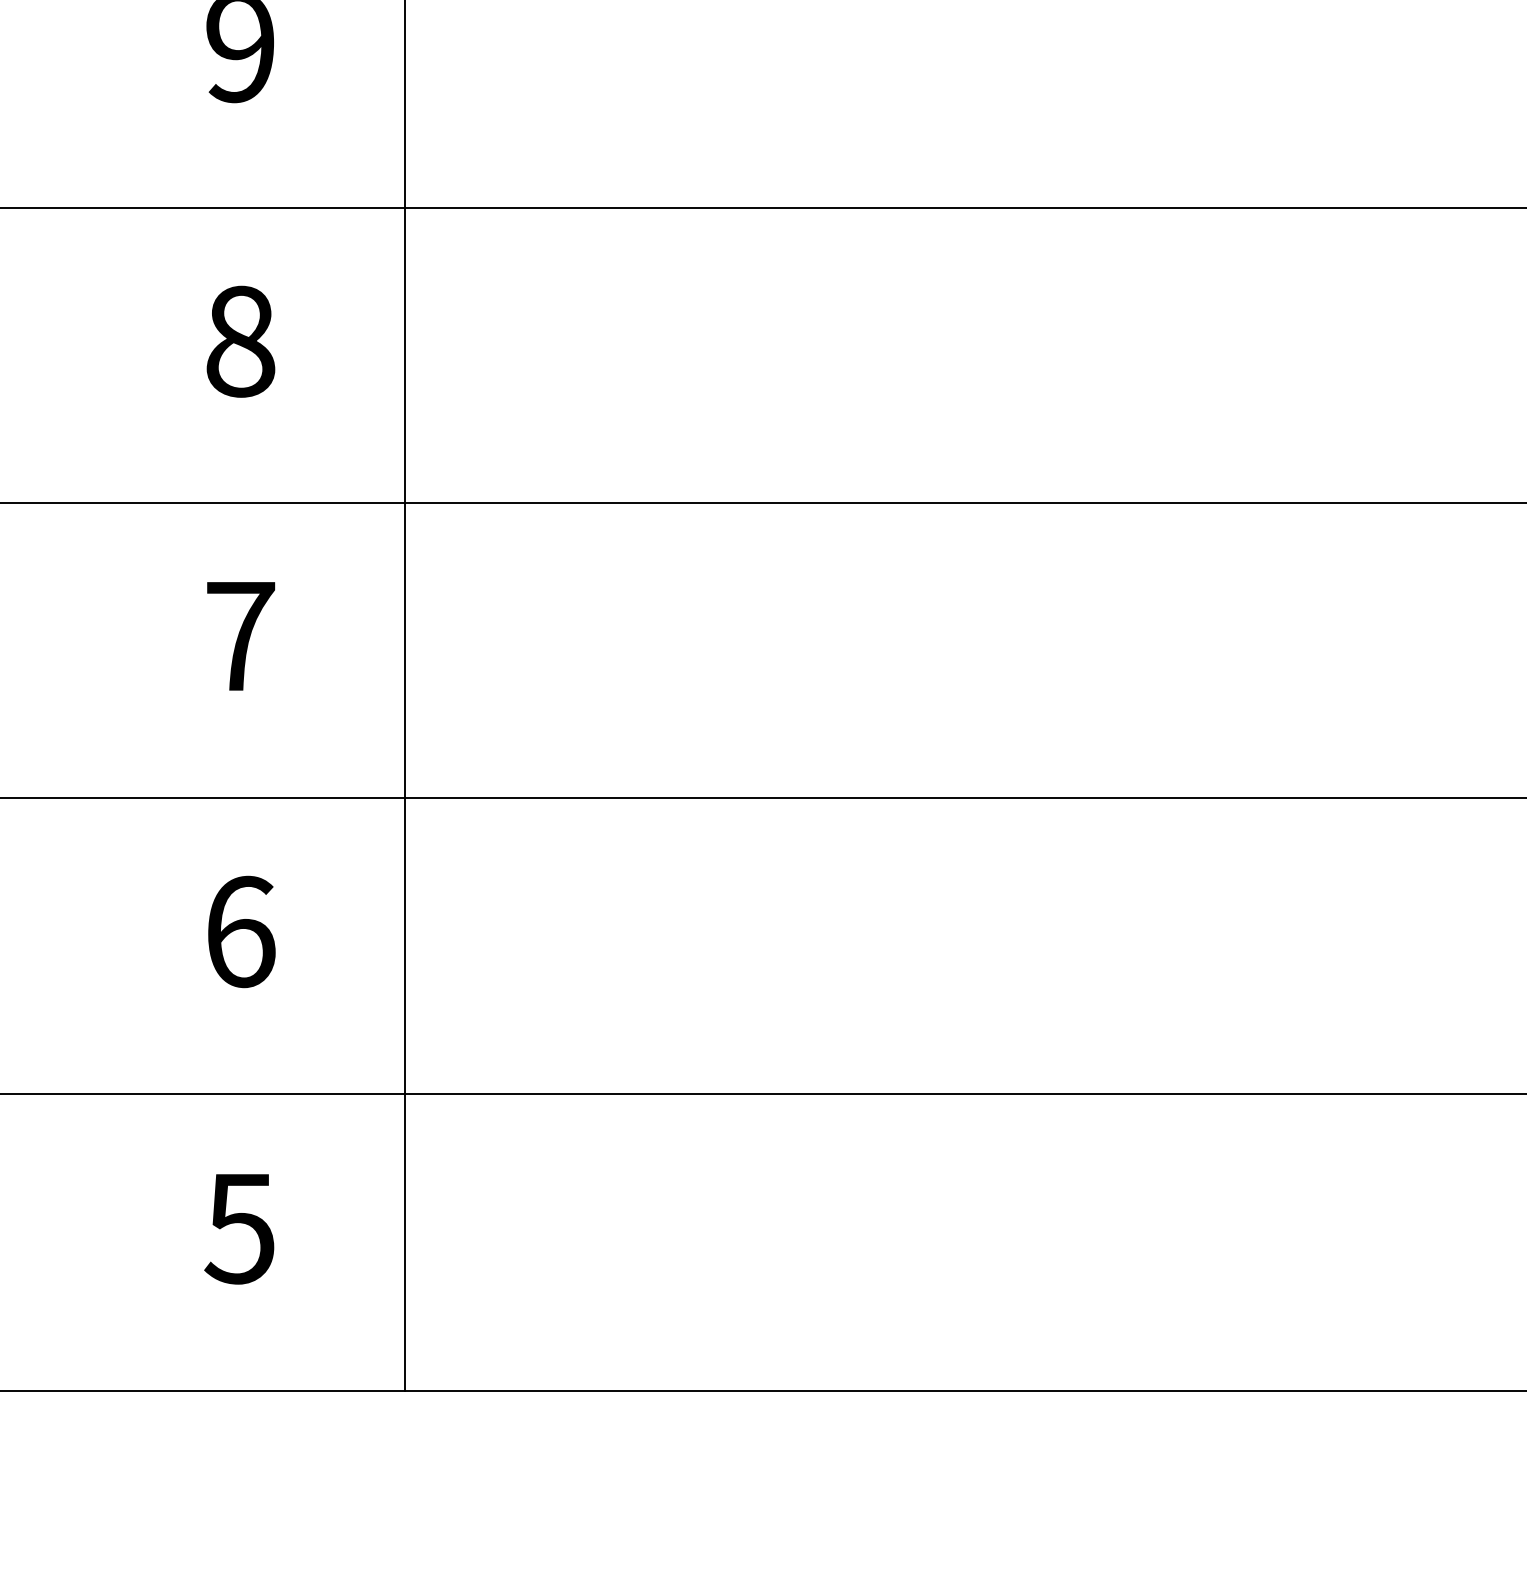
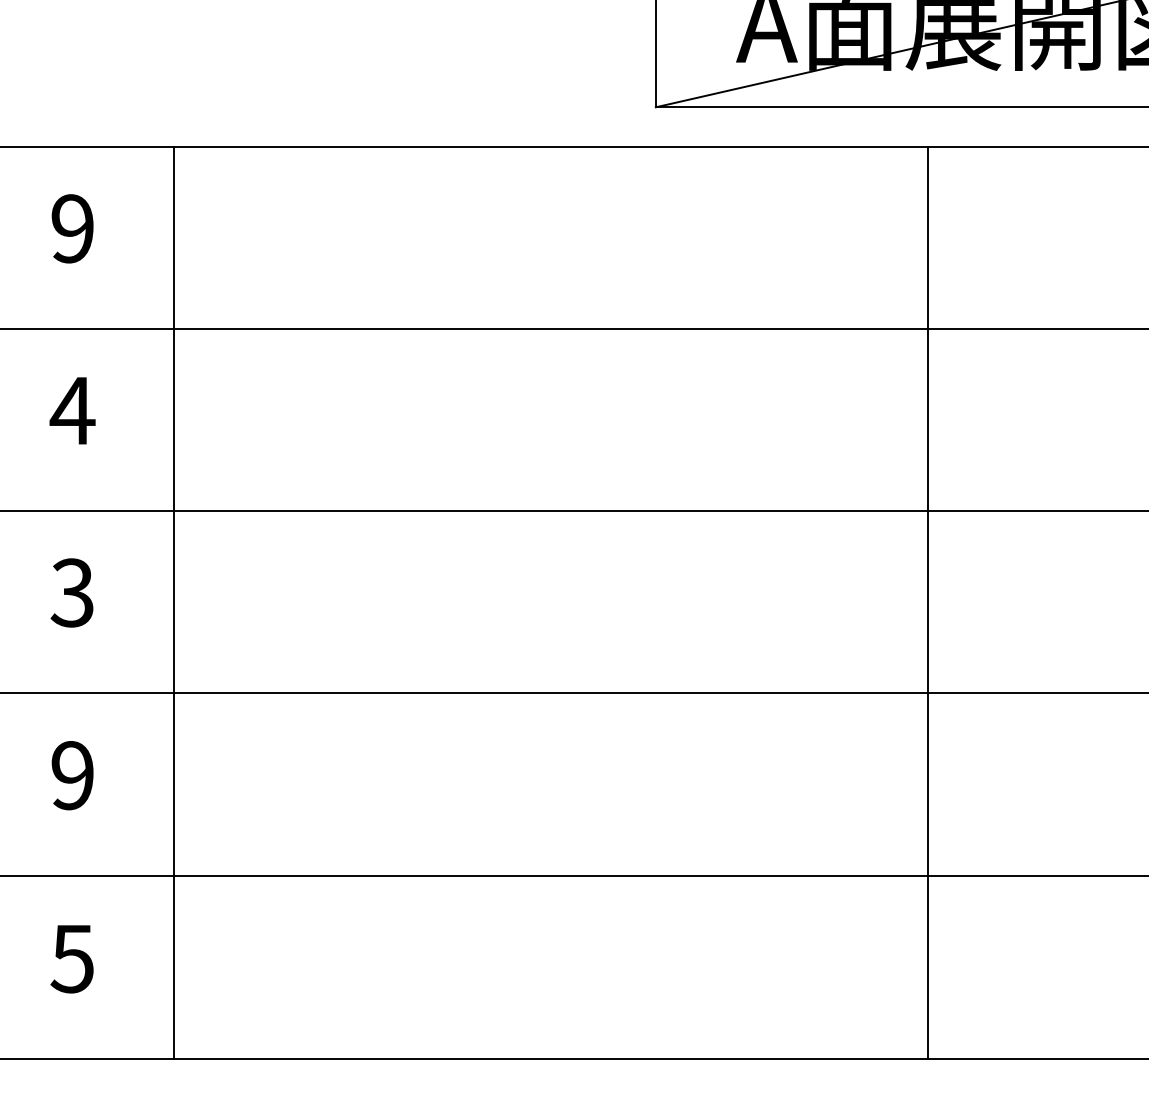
text: (240, 341) -> (72, 410), 8 -> 4
text: (240, 635) -> (72, 592), 7 -> 3
text: (240, 931) -> (72, 775), 6 -> 9

